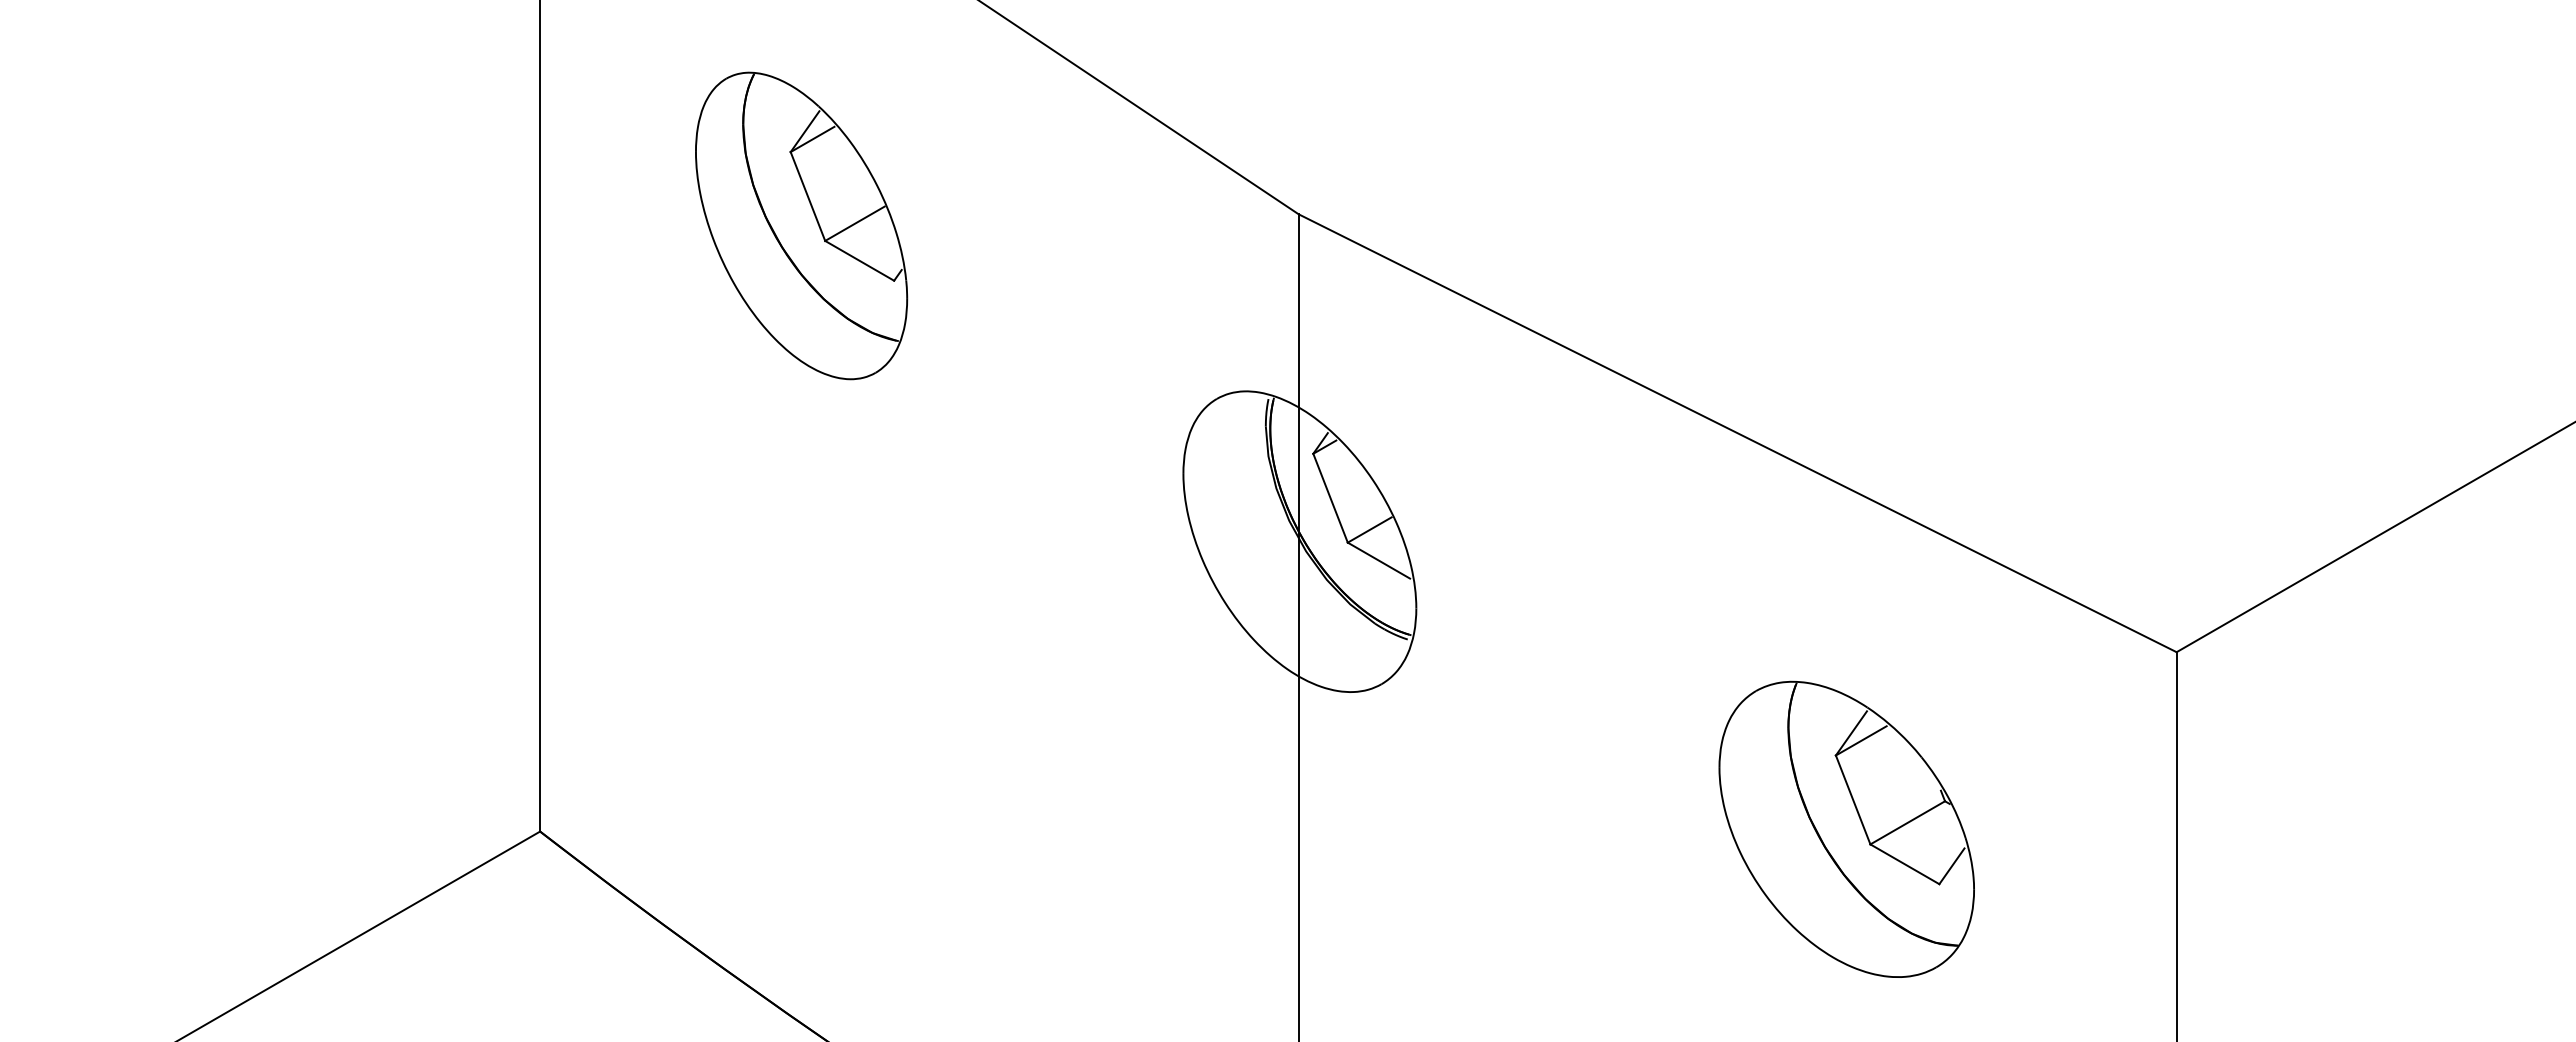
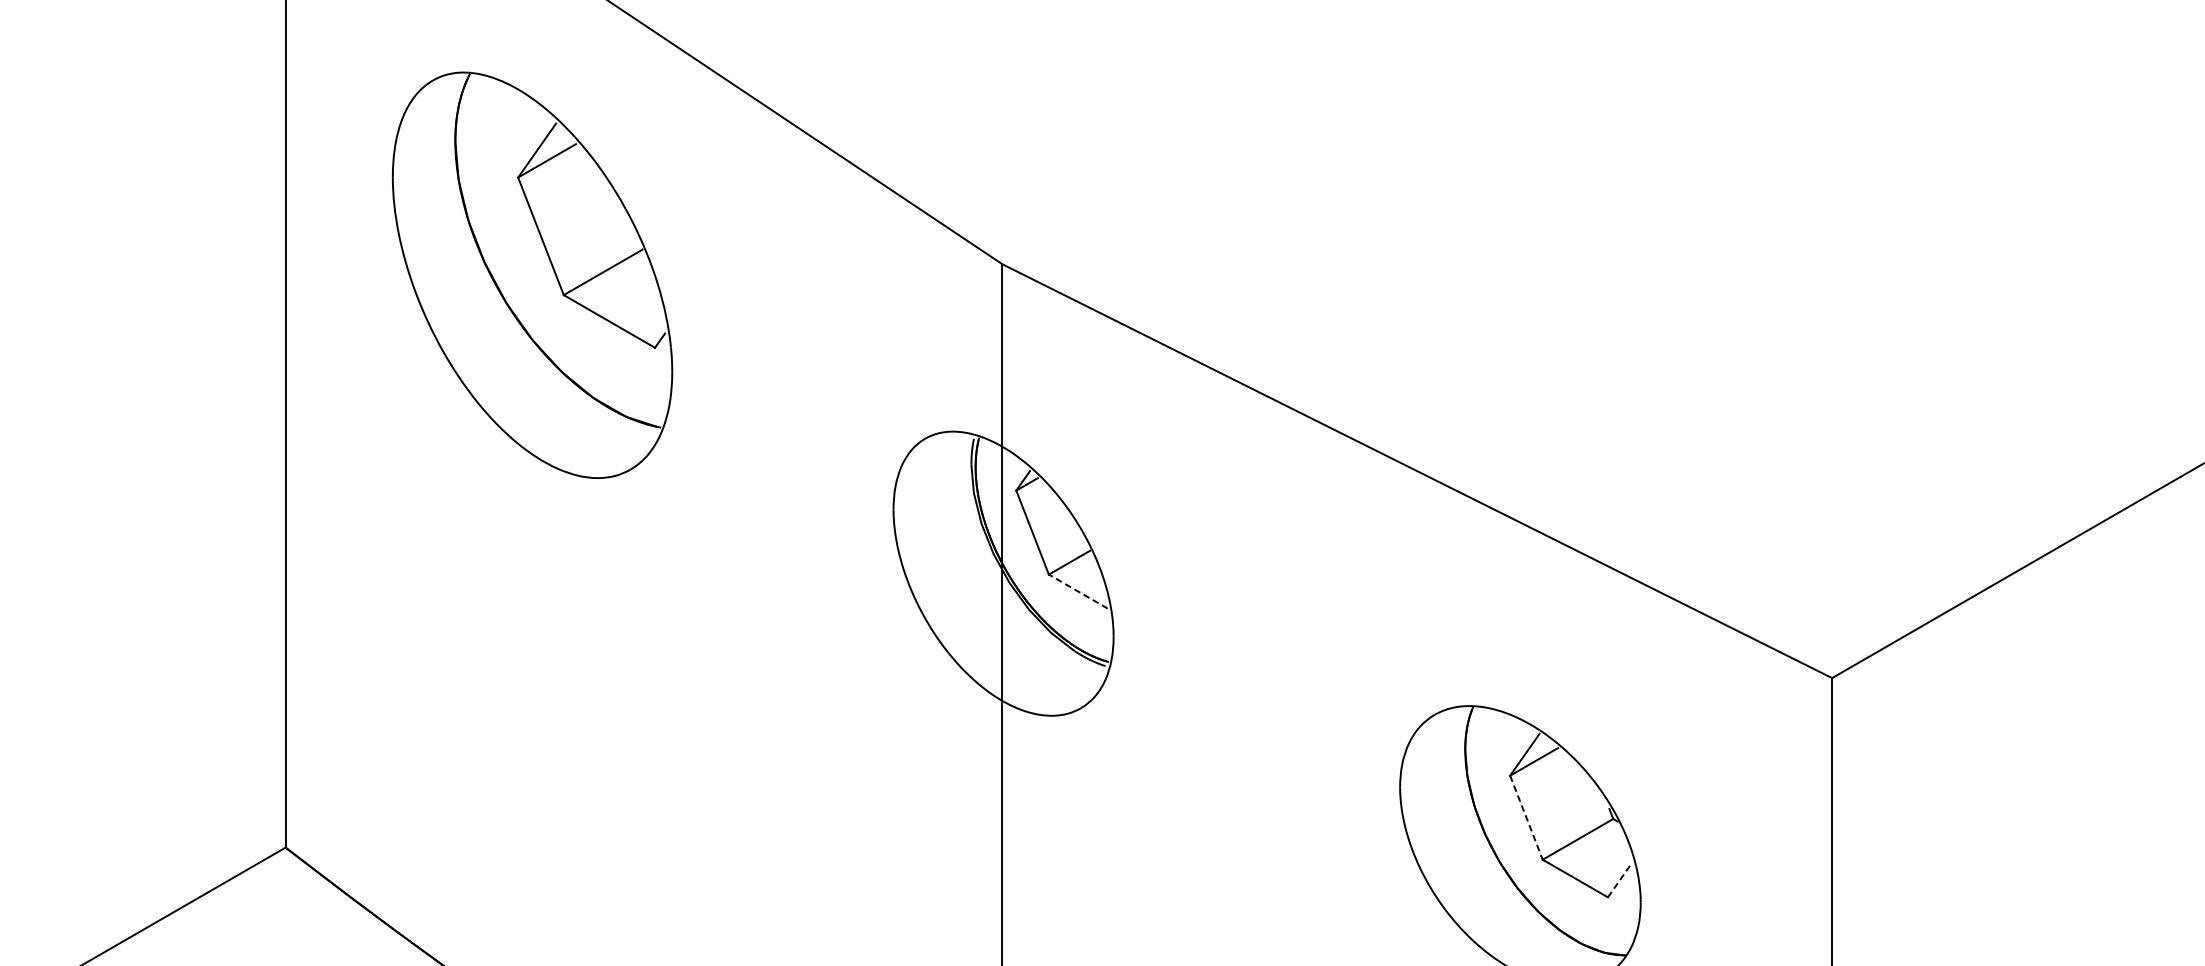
part: (801, 225) -> (532, 274), size x1.4
line: (1378, 560) -> (1077, 591), solid -> dashed
line: (1853, 799) -> (1526, 817), solid -> dashed
line: (1951, 866) -> (1619, 880), solid -> dashed

